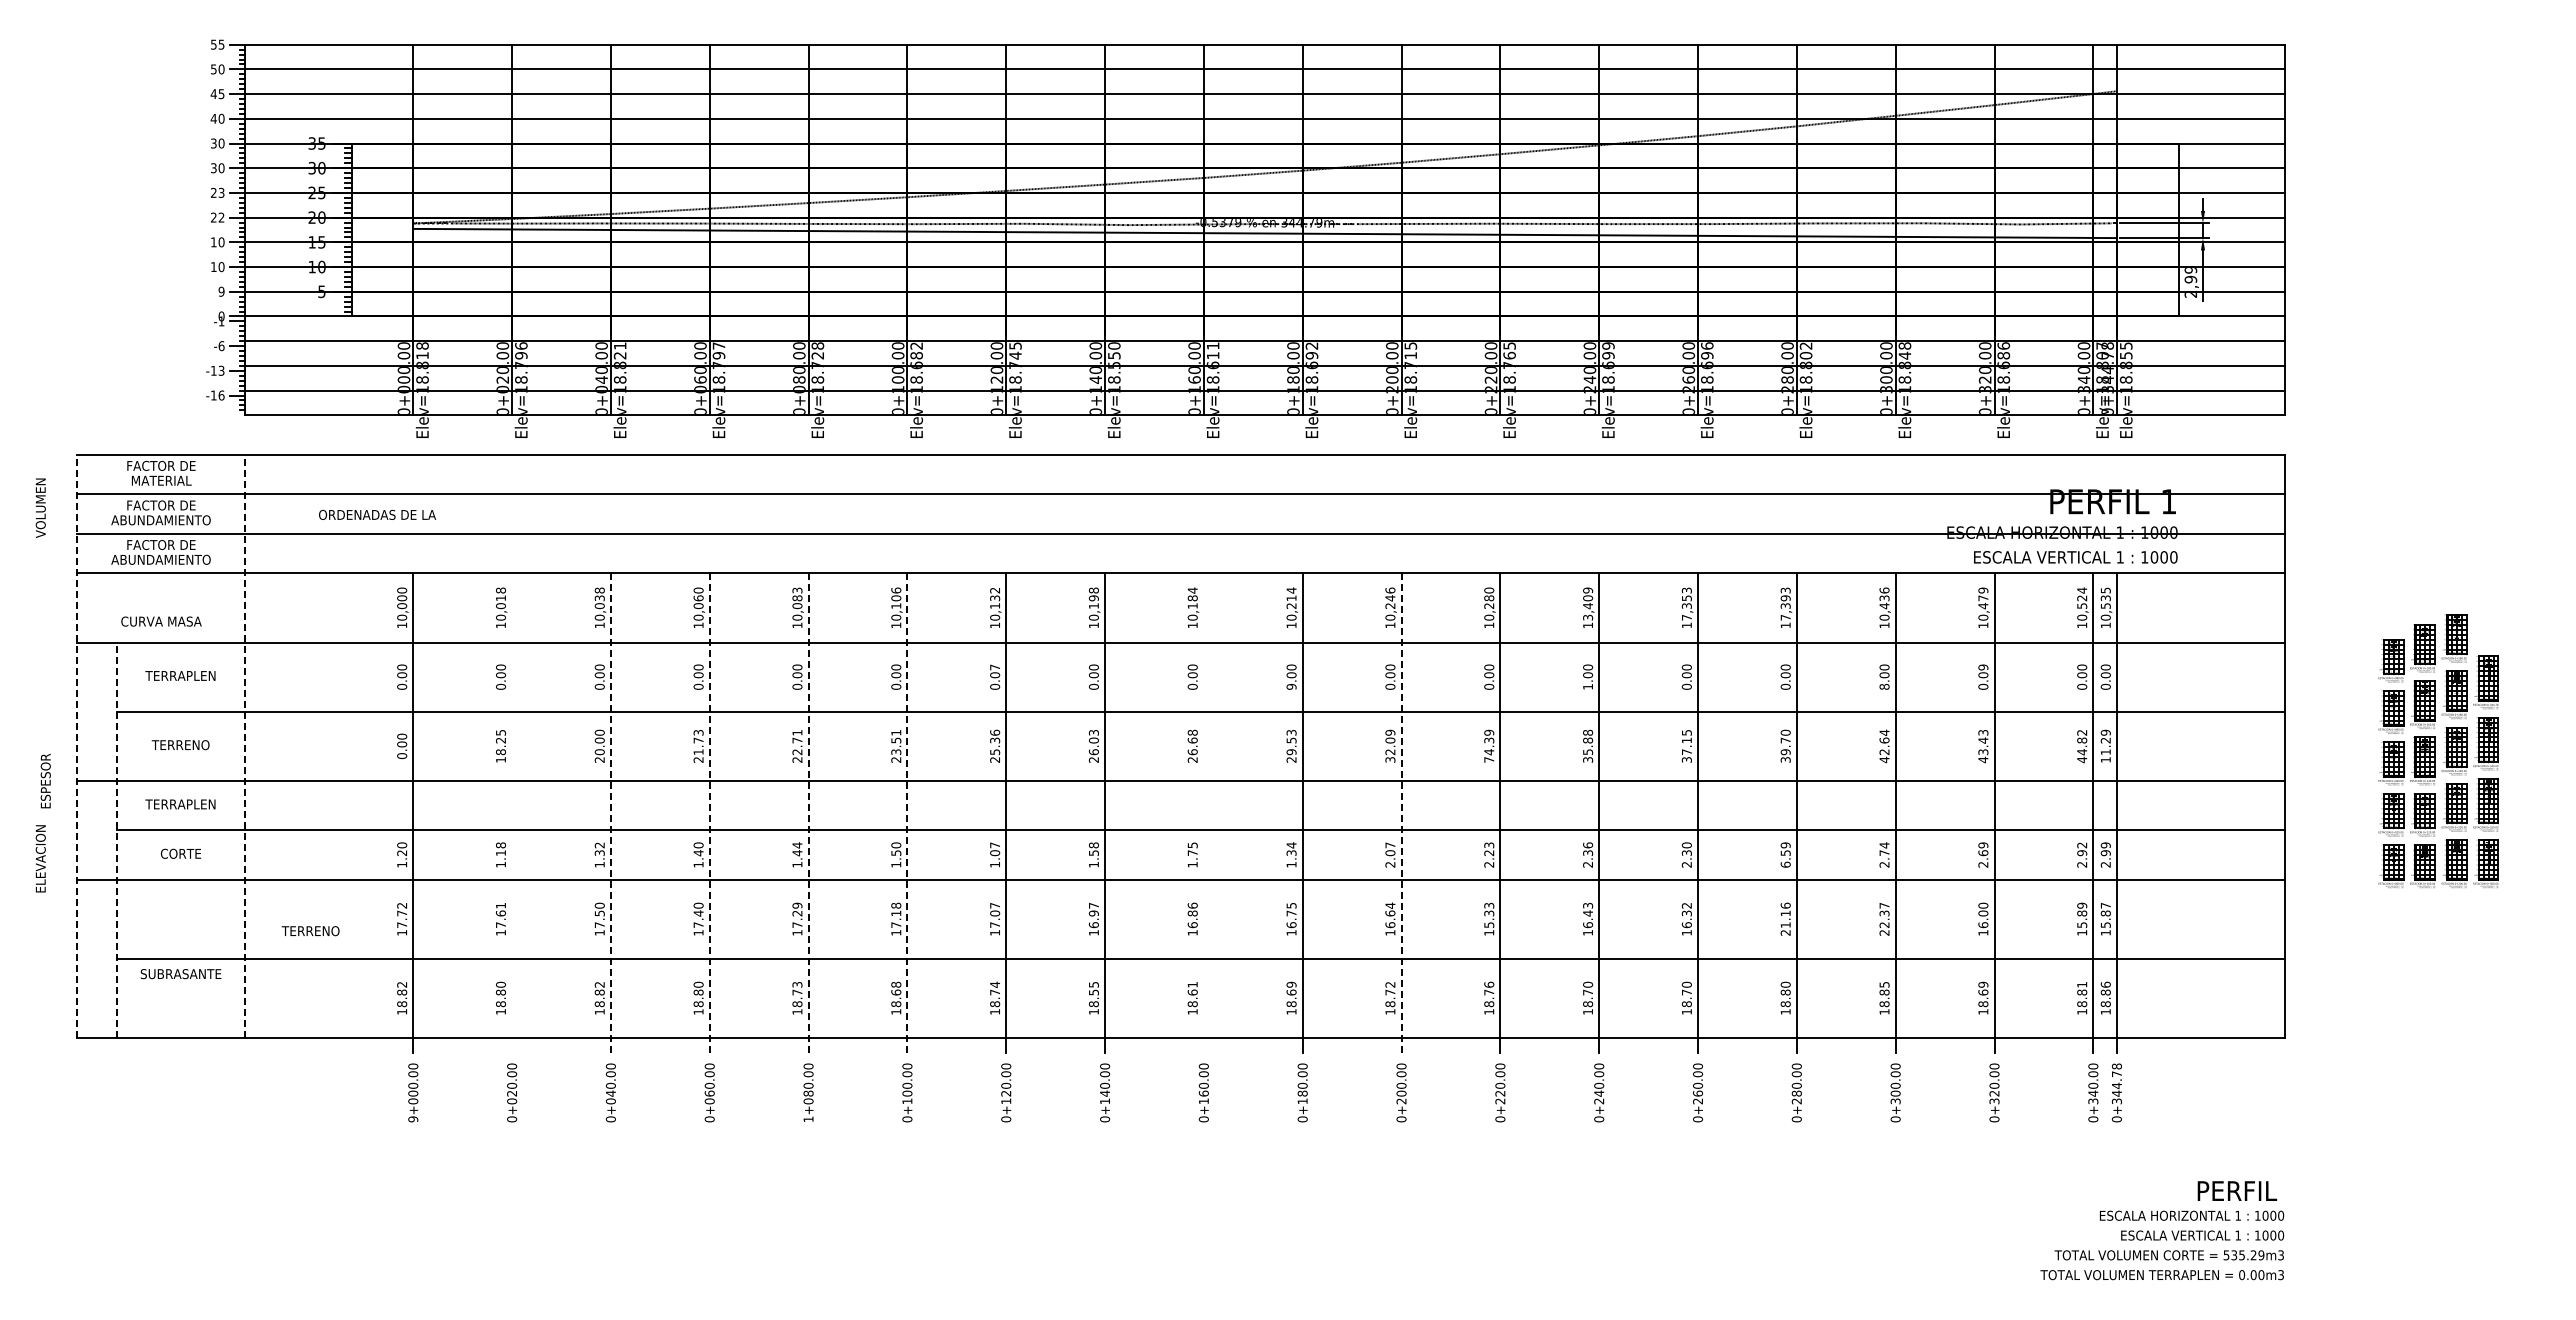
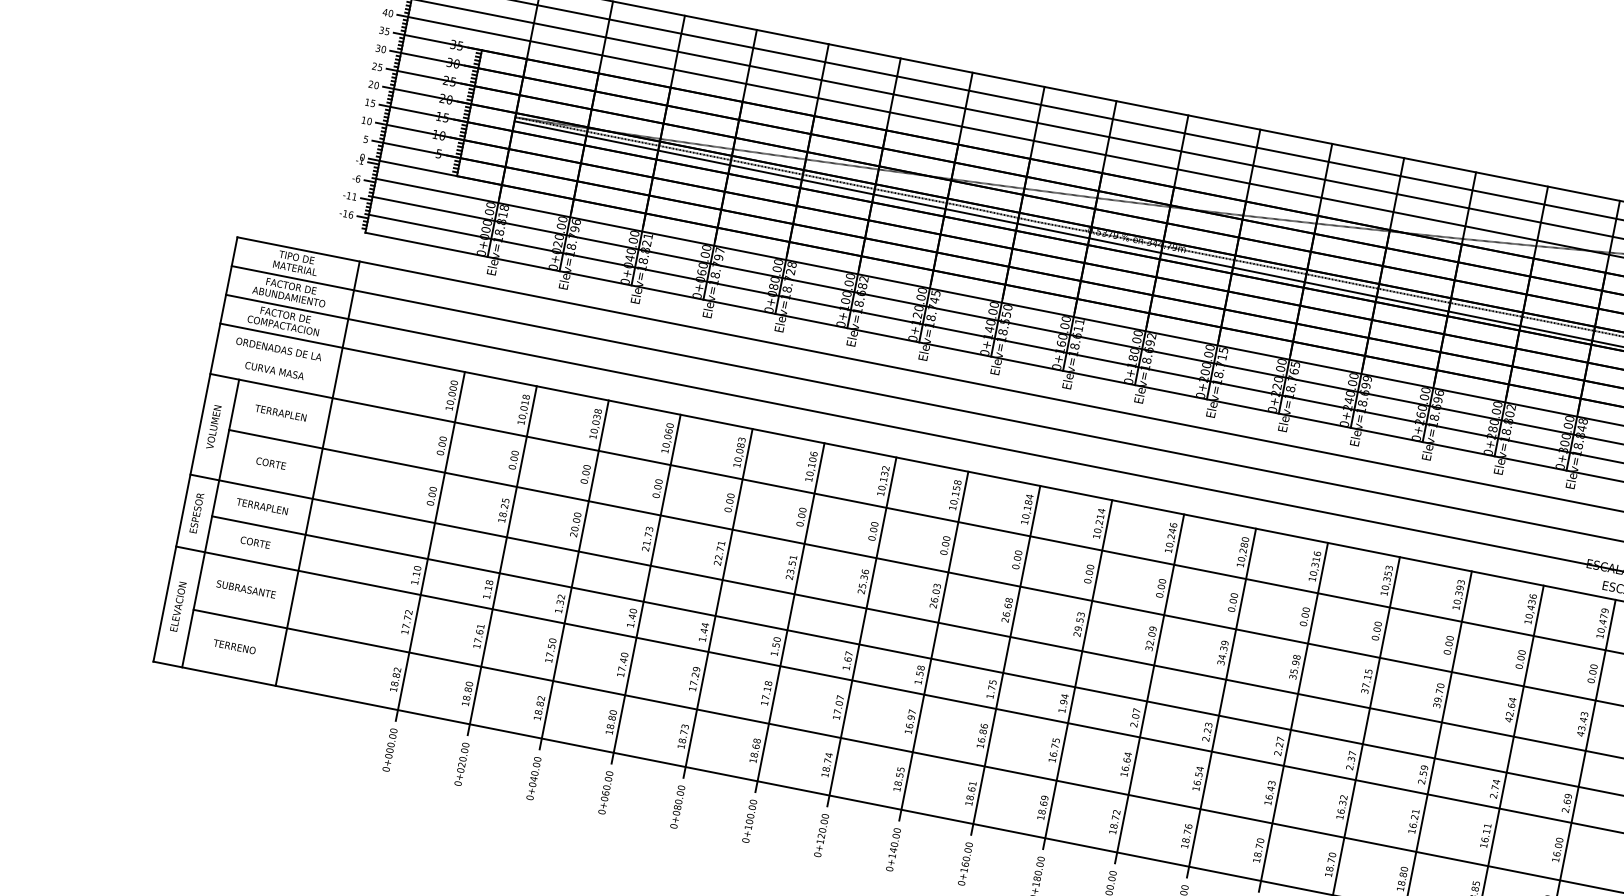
text: (221, 143) -> (387, 31), 30 -> 35
text: (221, 191) -> (380, 66), 23 -> 25
text: (221, 217) -> (376, 85), 22 -> 20
text: (221, 242) -> (373, 103), 10 -> 15
text: (221, 291) -> (365, 139), 9 -> 5
text: (221, 370) -> (354, 196), -13 -> -11
text: (161, 465) -> (297, 257), FACTOR DE -> TIPO DE
text: (40, 507) -> (213, 426), moved
text: (377, 514) -> (279, 348), moved
text: (160, 559) -> (282, 325), ABUNDAMIENTO -> COMPACTACION
text: (1093, 598) -> (956, 488), 10,198 -> 10,158
text: (1588, 603) -> (1315, 563), 13,409 -> 10,316
text: (1686, 617) -> (1385, 587), 17,353 -> 10,353
text: (1785, 617) -> (1457, 601), 17,393 -> 10,393
text: (995, 667) -> (875, 524), 0.07 -> 0.00
text: (1983, 667) -> (1594, 666), 0.09 -> 0.00
text: (1291, 686) -> (1087, 580), 9.00 -> 0.00
text: (1588, 686) -> (1303, 623), 1.00 -> 0.00
text: (1884, 686) -> (1519, 666), 8.00 -> 0.00
text: (1588, 740) -> (1296, 662), 35.88 -> 35.98
text: (180, 745) -> (270, 463), TERRENO -> CORTE
line: (77, 746) -> (195, 449), dashed -> solid
line: (245, 746) -> (317, 473), dashed -> solid
text: (1489, 759) -> (1221, 662), 74.39 -> 34.39
text: (45, 780) -> (196, 512), moved
line: (512, 812) -> (502, 560), added
line: (1203, 812) -> (1005, 659), added
line: (610, 813) -> (573, 575), dashed -> solid
line: (709, 813) -> (645, 589), dashed -> solid
line: (808, 813) -> (717, 603), dashed -> solid
line: (907, 813) -> (789, 617), dashed -> solid
line: (1401, 813) -> (1149, 689), dashed -> solid
line: (116, 840) -> (210, 523), dashed -> solid
text: (1686, 845) -> (1352, 753), 2.30 -> 2.37
text: (1588, 848) -> (1280, 741), 2.36 -> 2.27
text: (994, 852) -> (847, 658), 1.07 -> 1.67
text: (401, 853) -> (415, 574), 1.20 -> 1.10
text: (1291, 853) -> (1063, 702), 1.34 -> 1.94
text: (40, 858) -> (178, 606), moved
text: (1785, 864) -> (1421, 781), 6.59 -> 2.59
text: (1489, 915) -> (1198, 776), 15.33 -> 16.54
text: (1785, 918) -> (1413, 820), 21.16 -> 16.21
text: (1884, 919) -> (1485, 835), 22.37 -> 16.11
text: (310, 931) -> (234, 647), moved
text: (180, 974) -> (245, 589), moved
text: (413, 1119) -> (386, 769), 9+000.00 -> 0+000.00
text: (808, 1119) -> (673, 826), 1+080.00 -> 0+080.00

